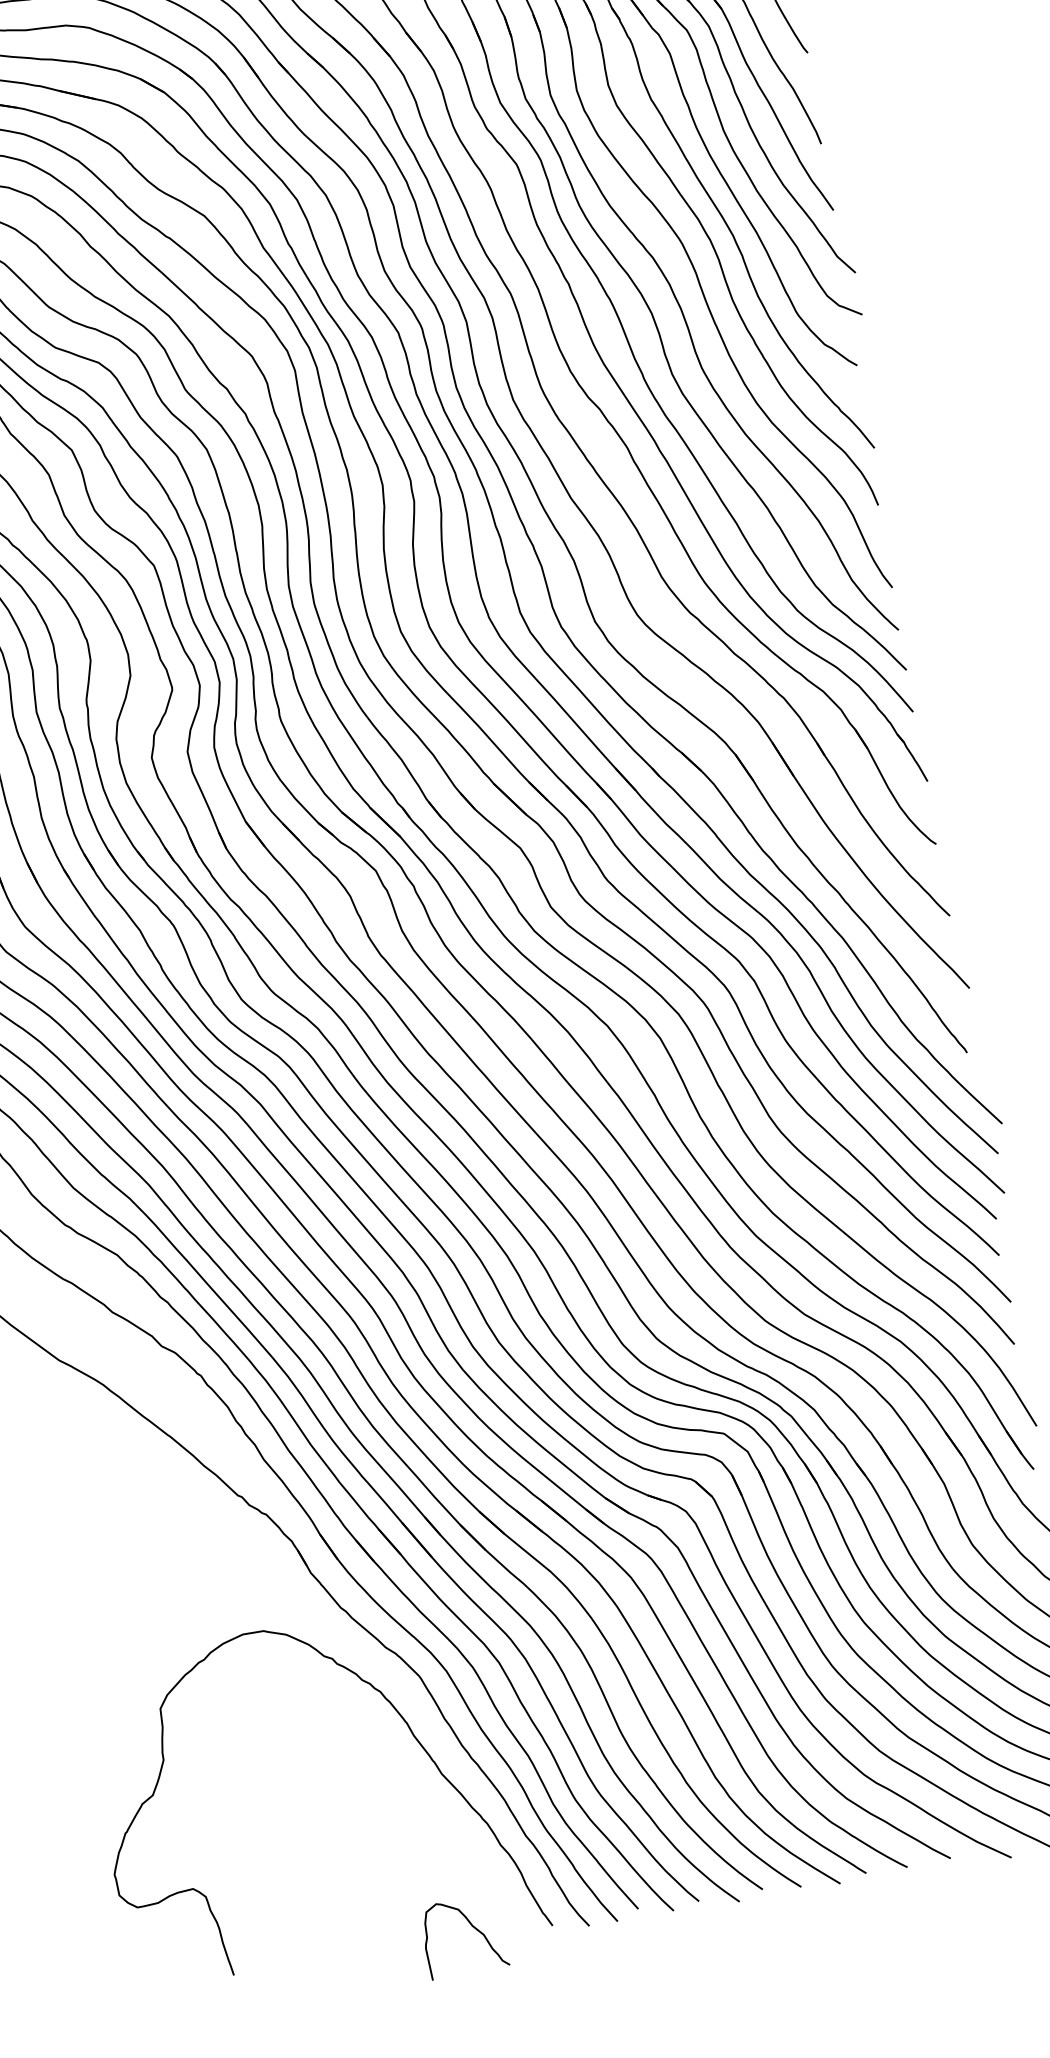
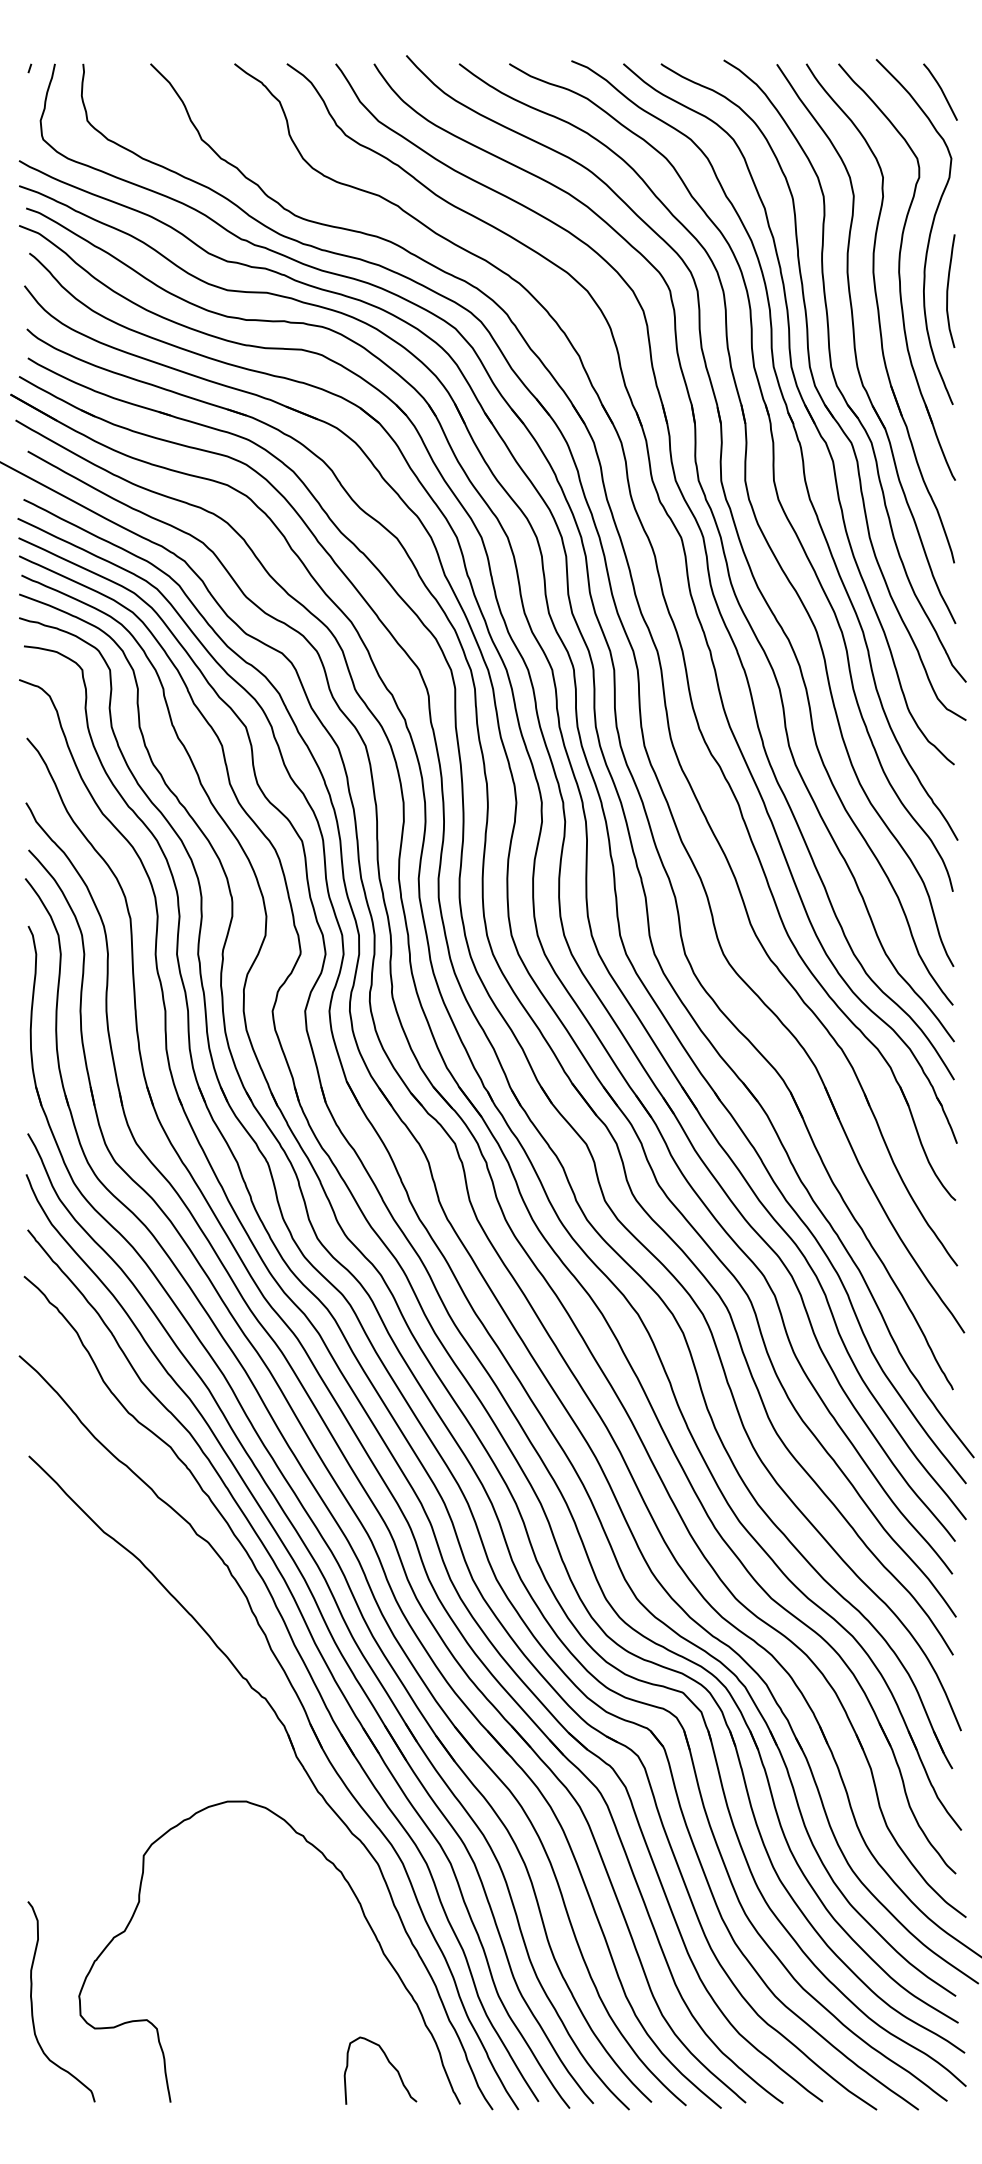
curve: (64, 1888) -> (32, 2001), added
curve: (471, 1926) -> (388, 2062), moved

